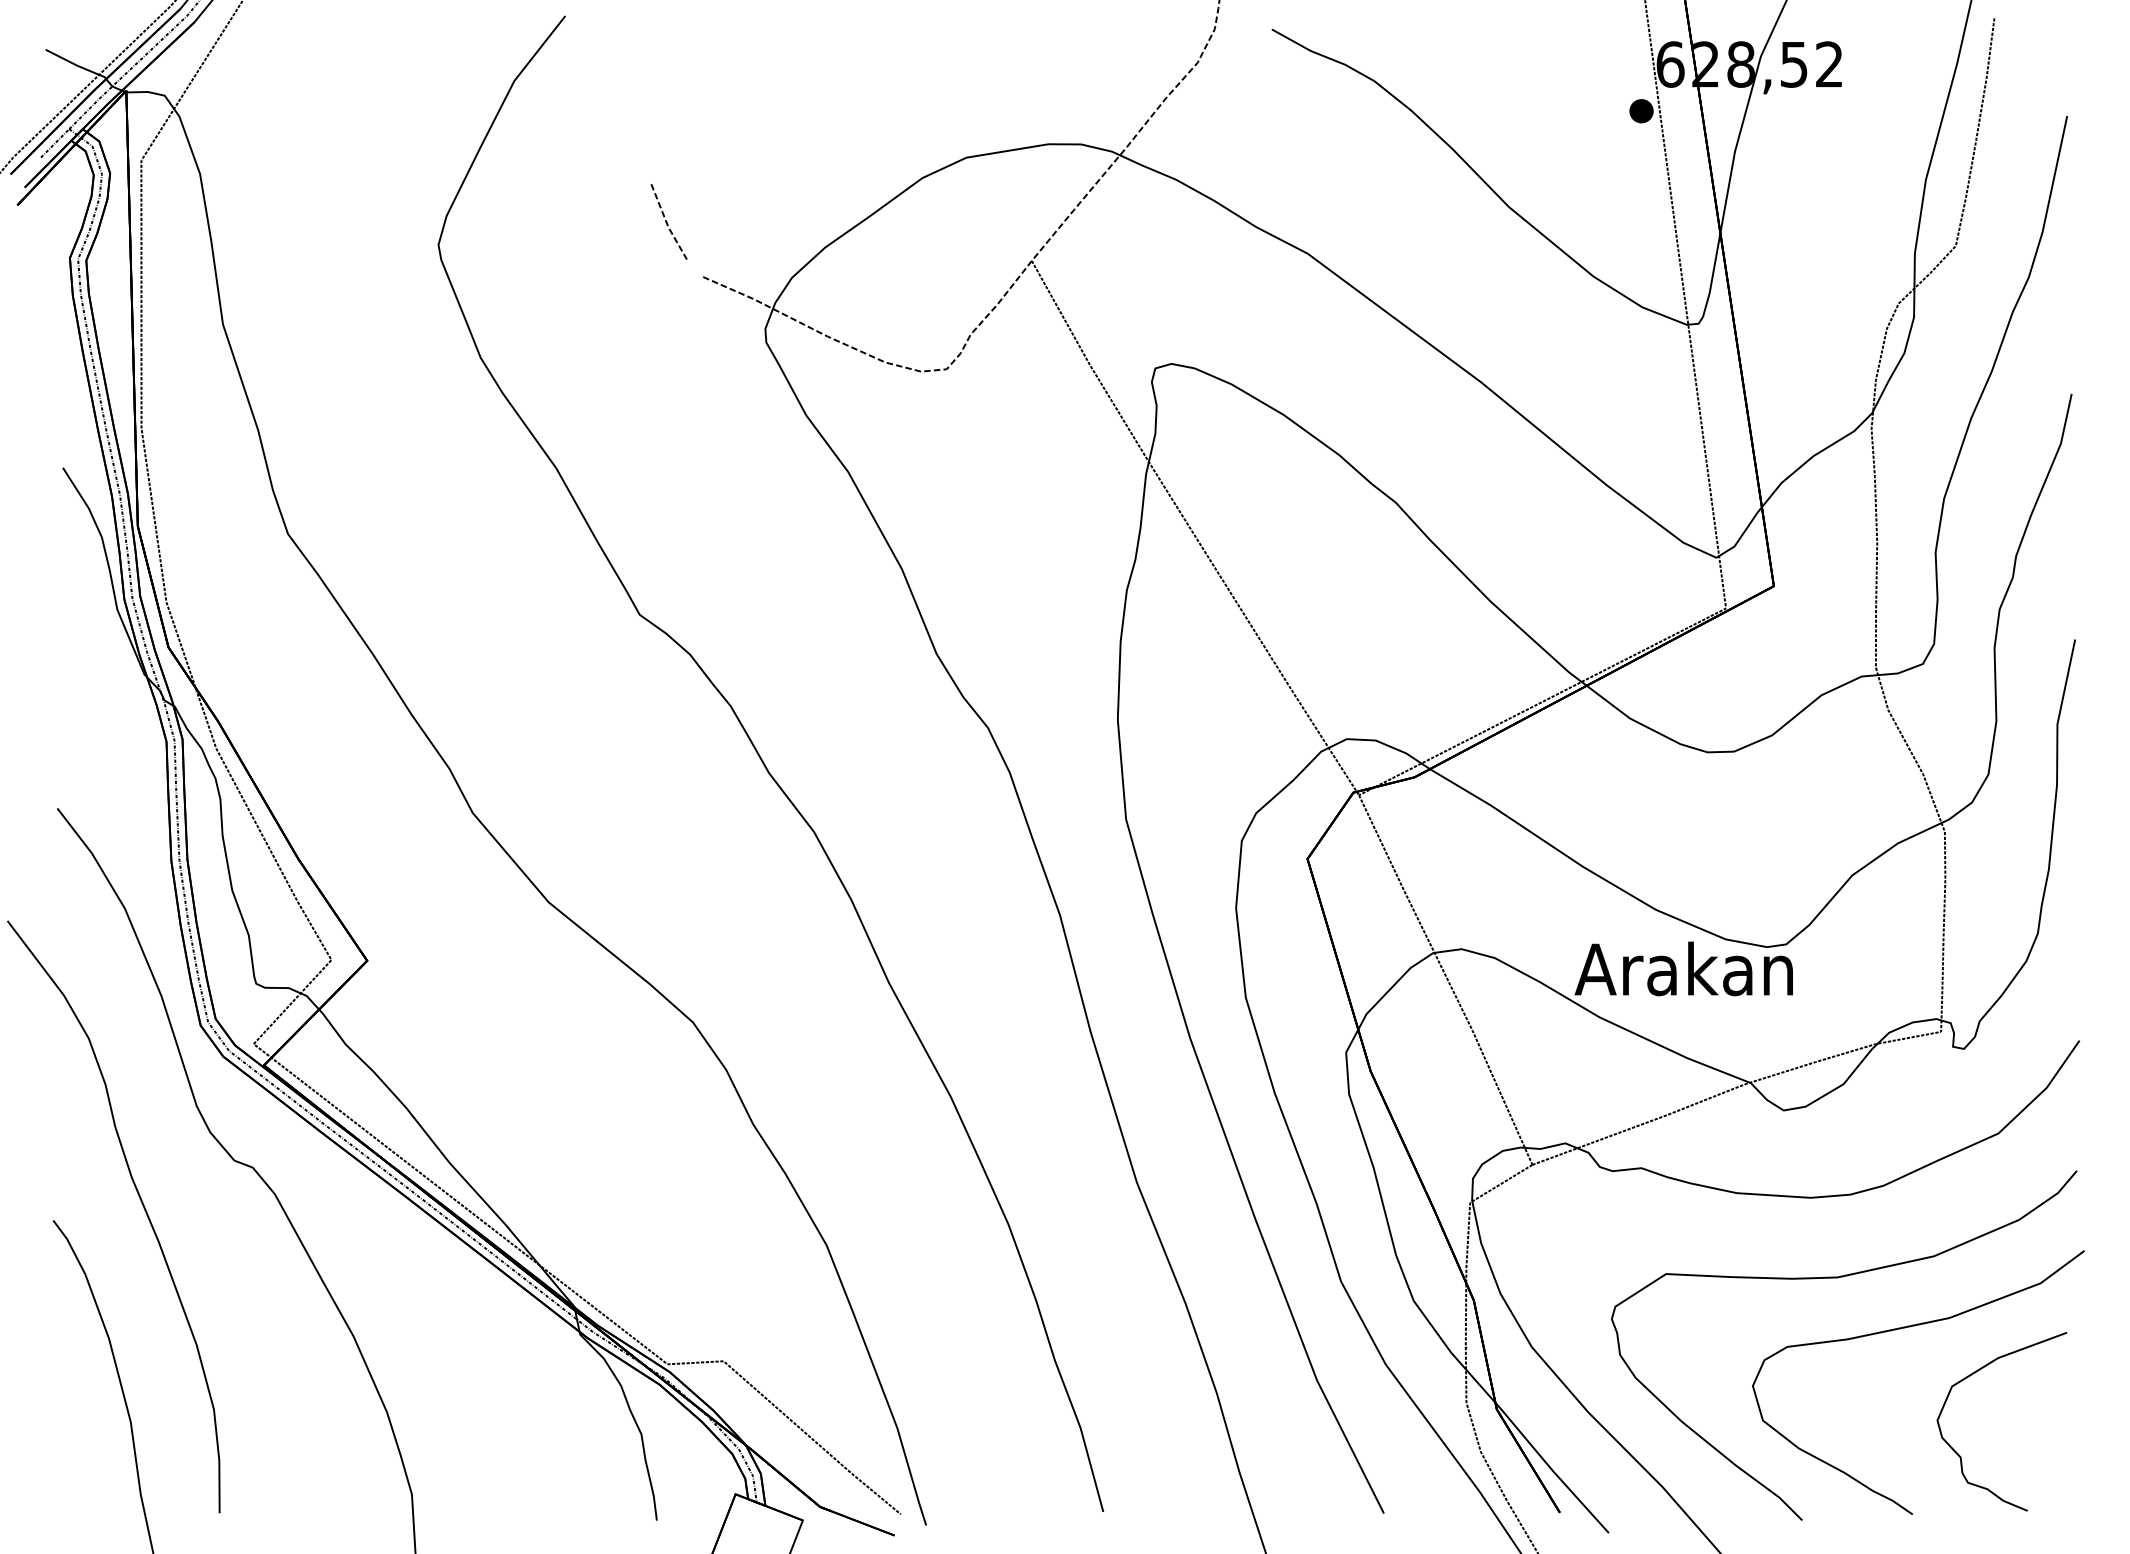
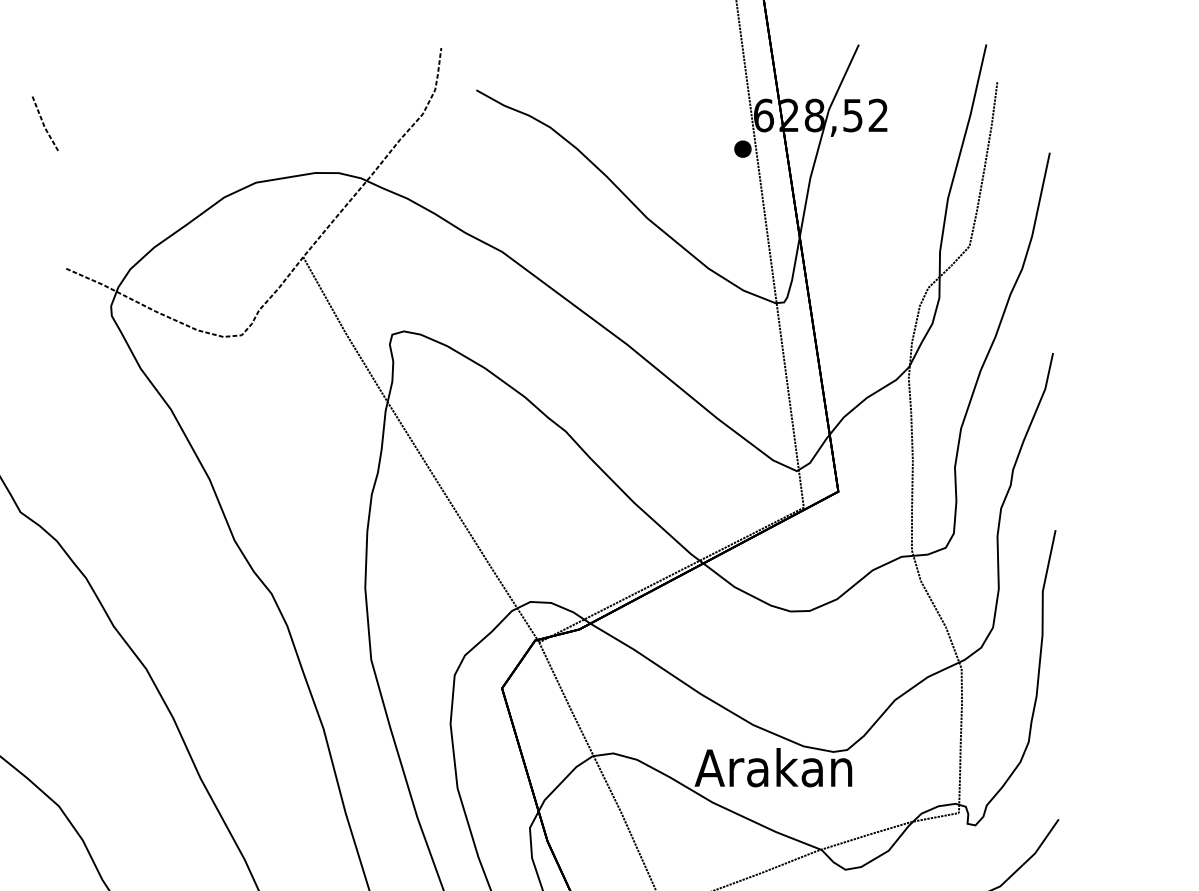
line: (667, 221) -> (44, 123), moved

